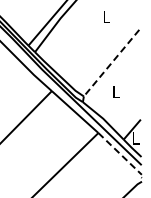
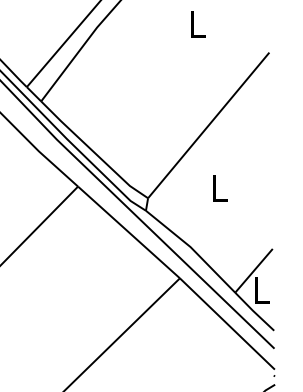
line: (111, 63) -> (208, 126), dashed -> solid
line: (121, 155) -> (230, 327), dashed -> solid

